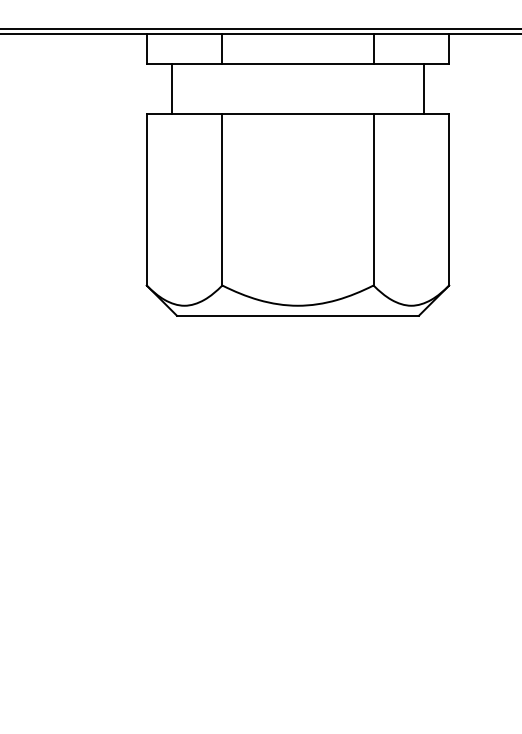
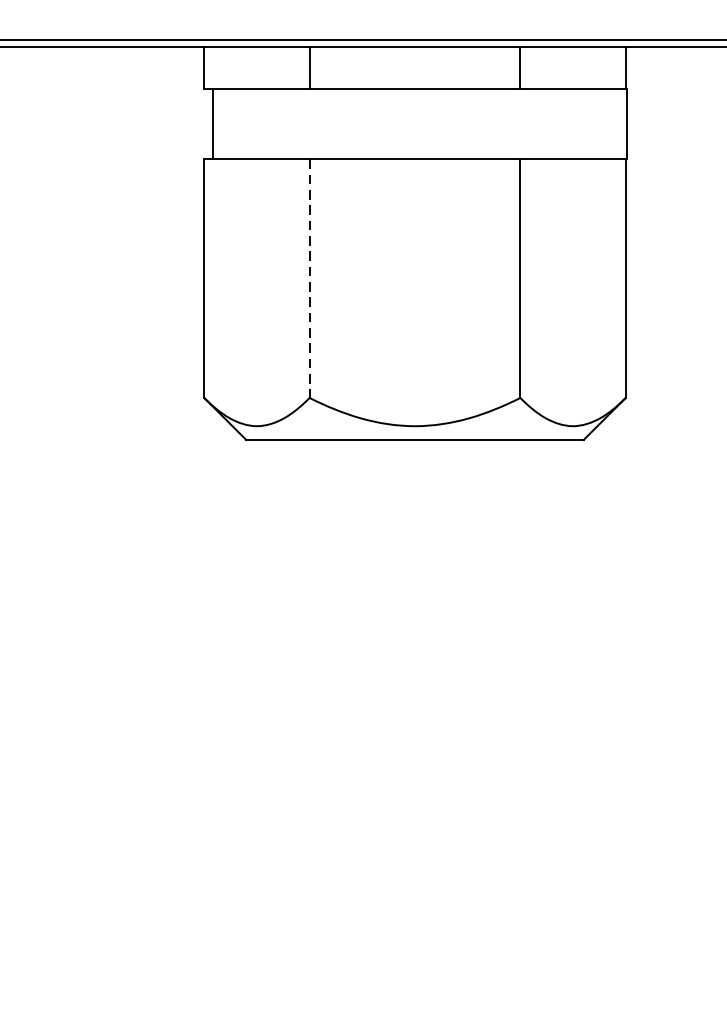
line: (172, 88) -> (213, 123), moved
line: (423, 88) -> (626, 123), moved
line: (222, 199) -> (309, 278), solid -> dashed

